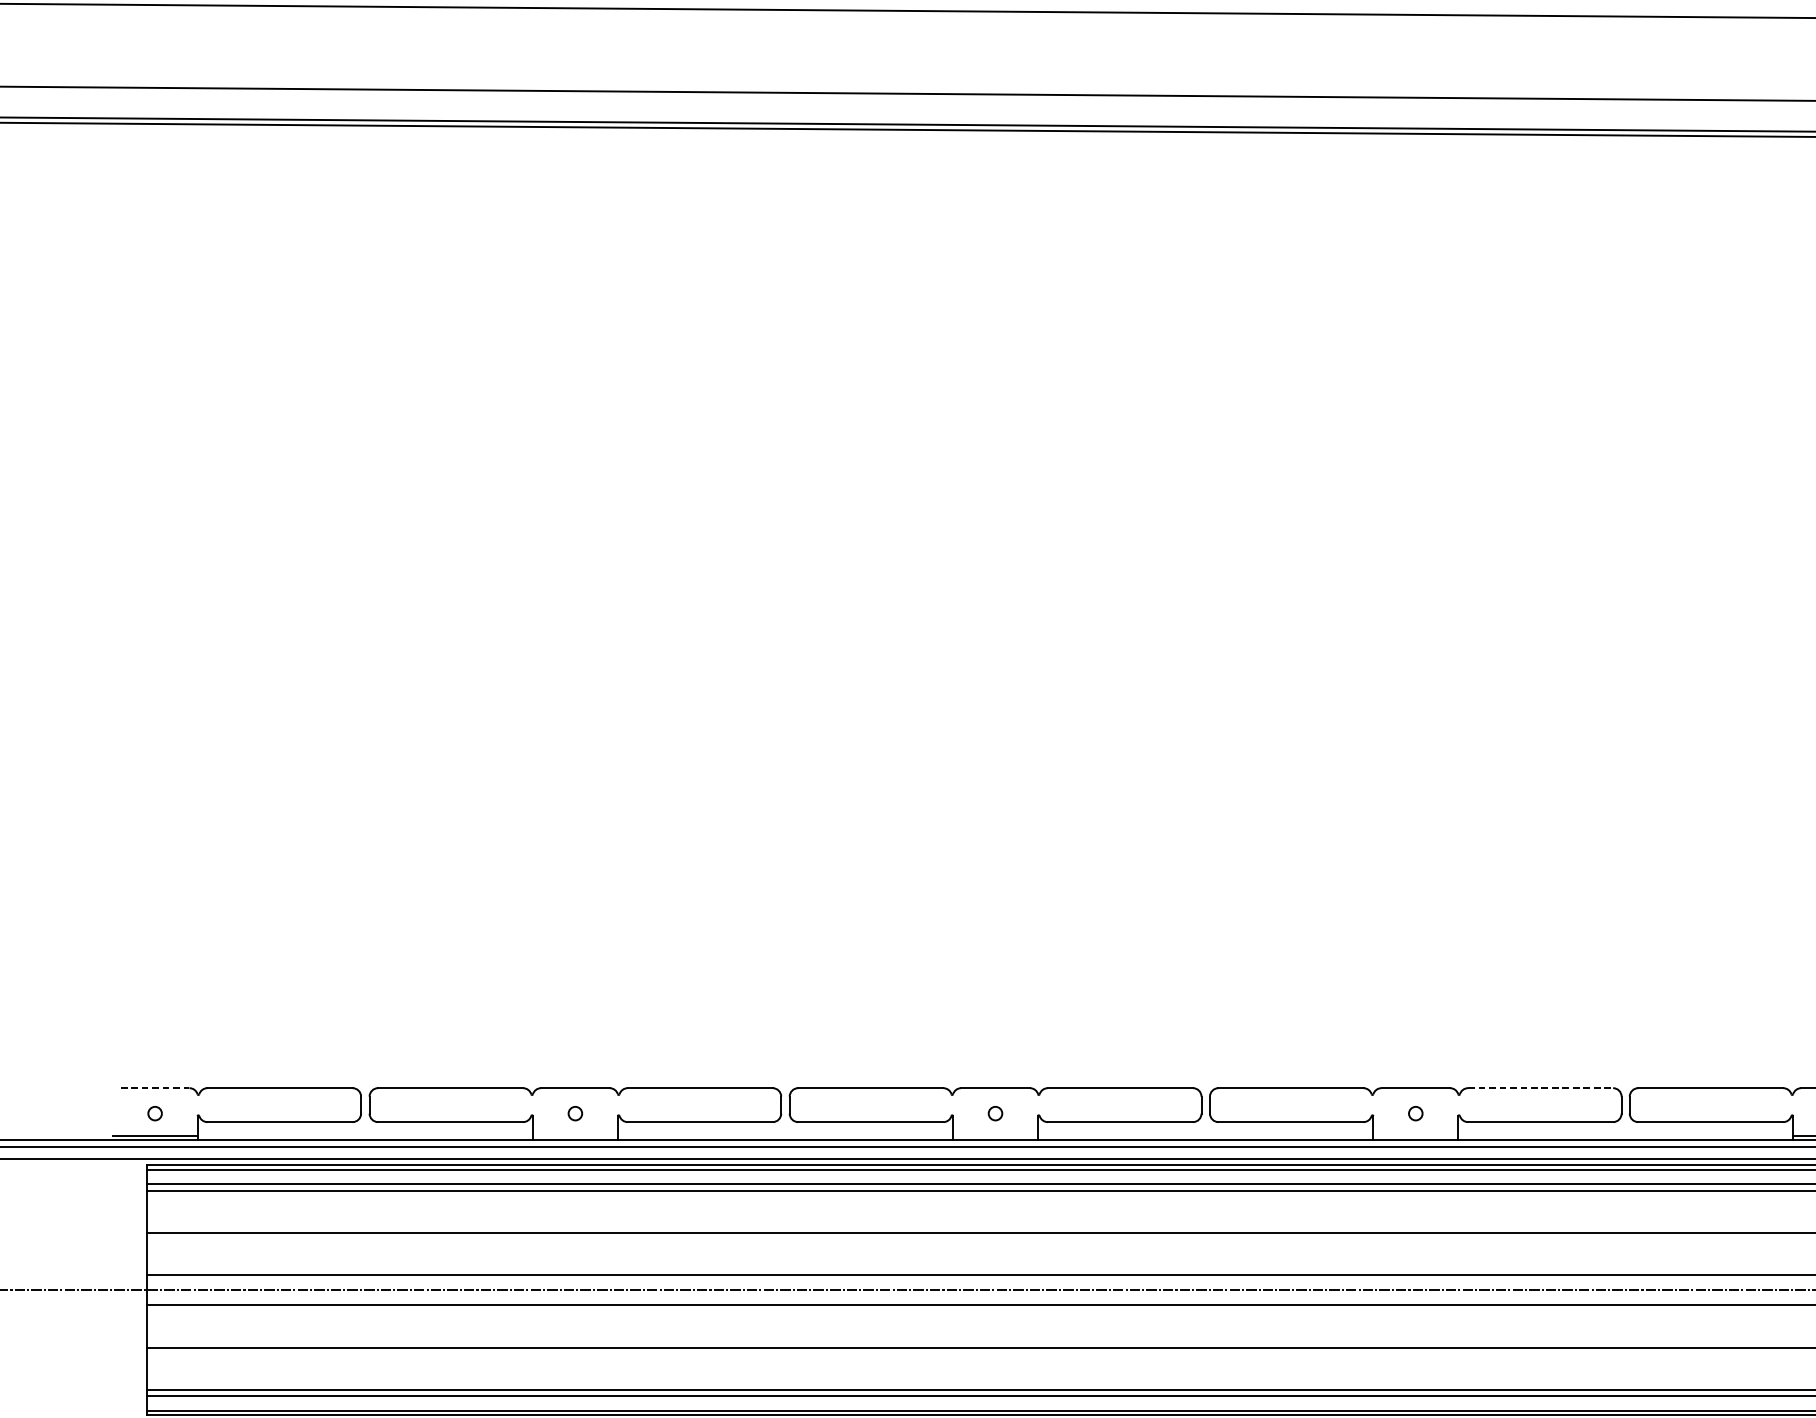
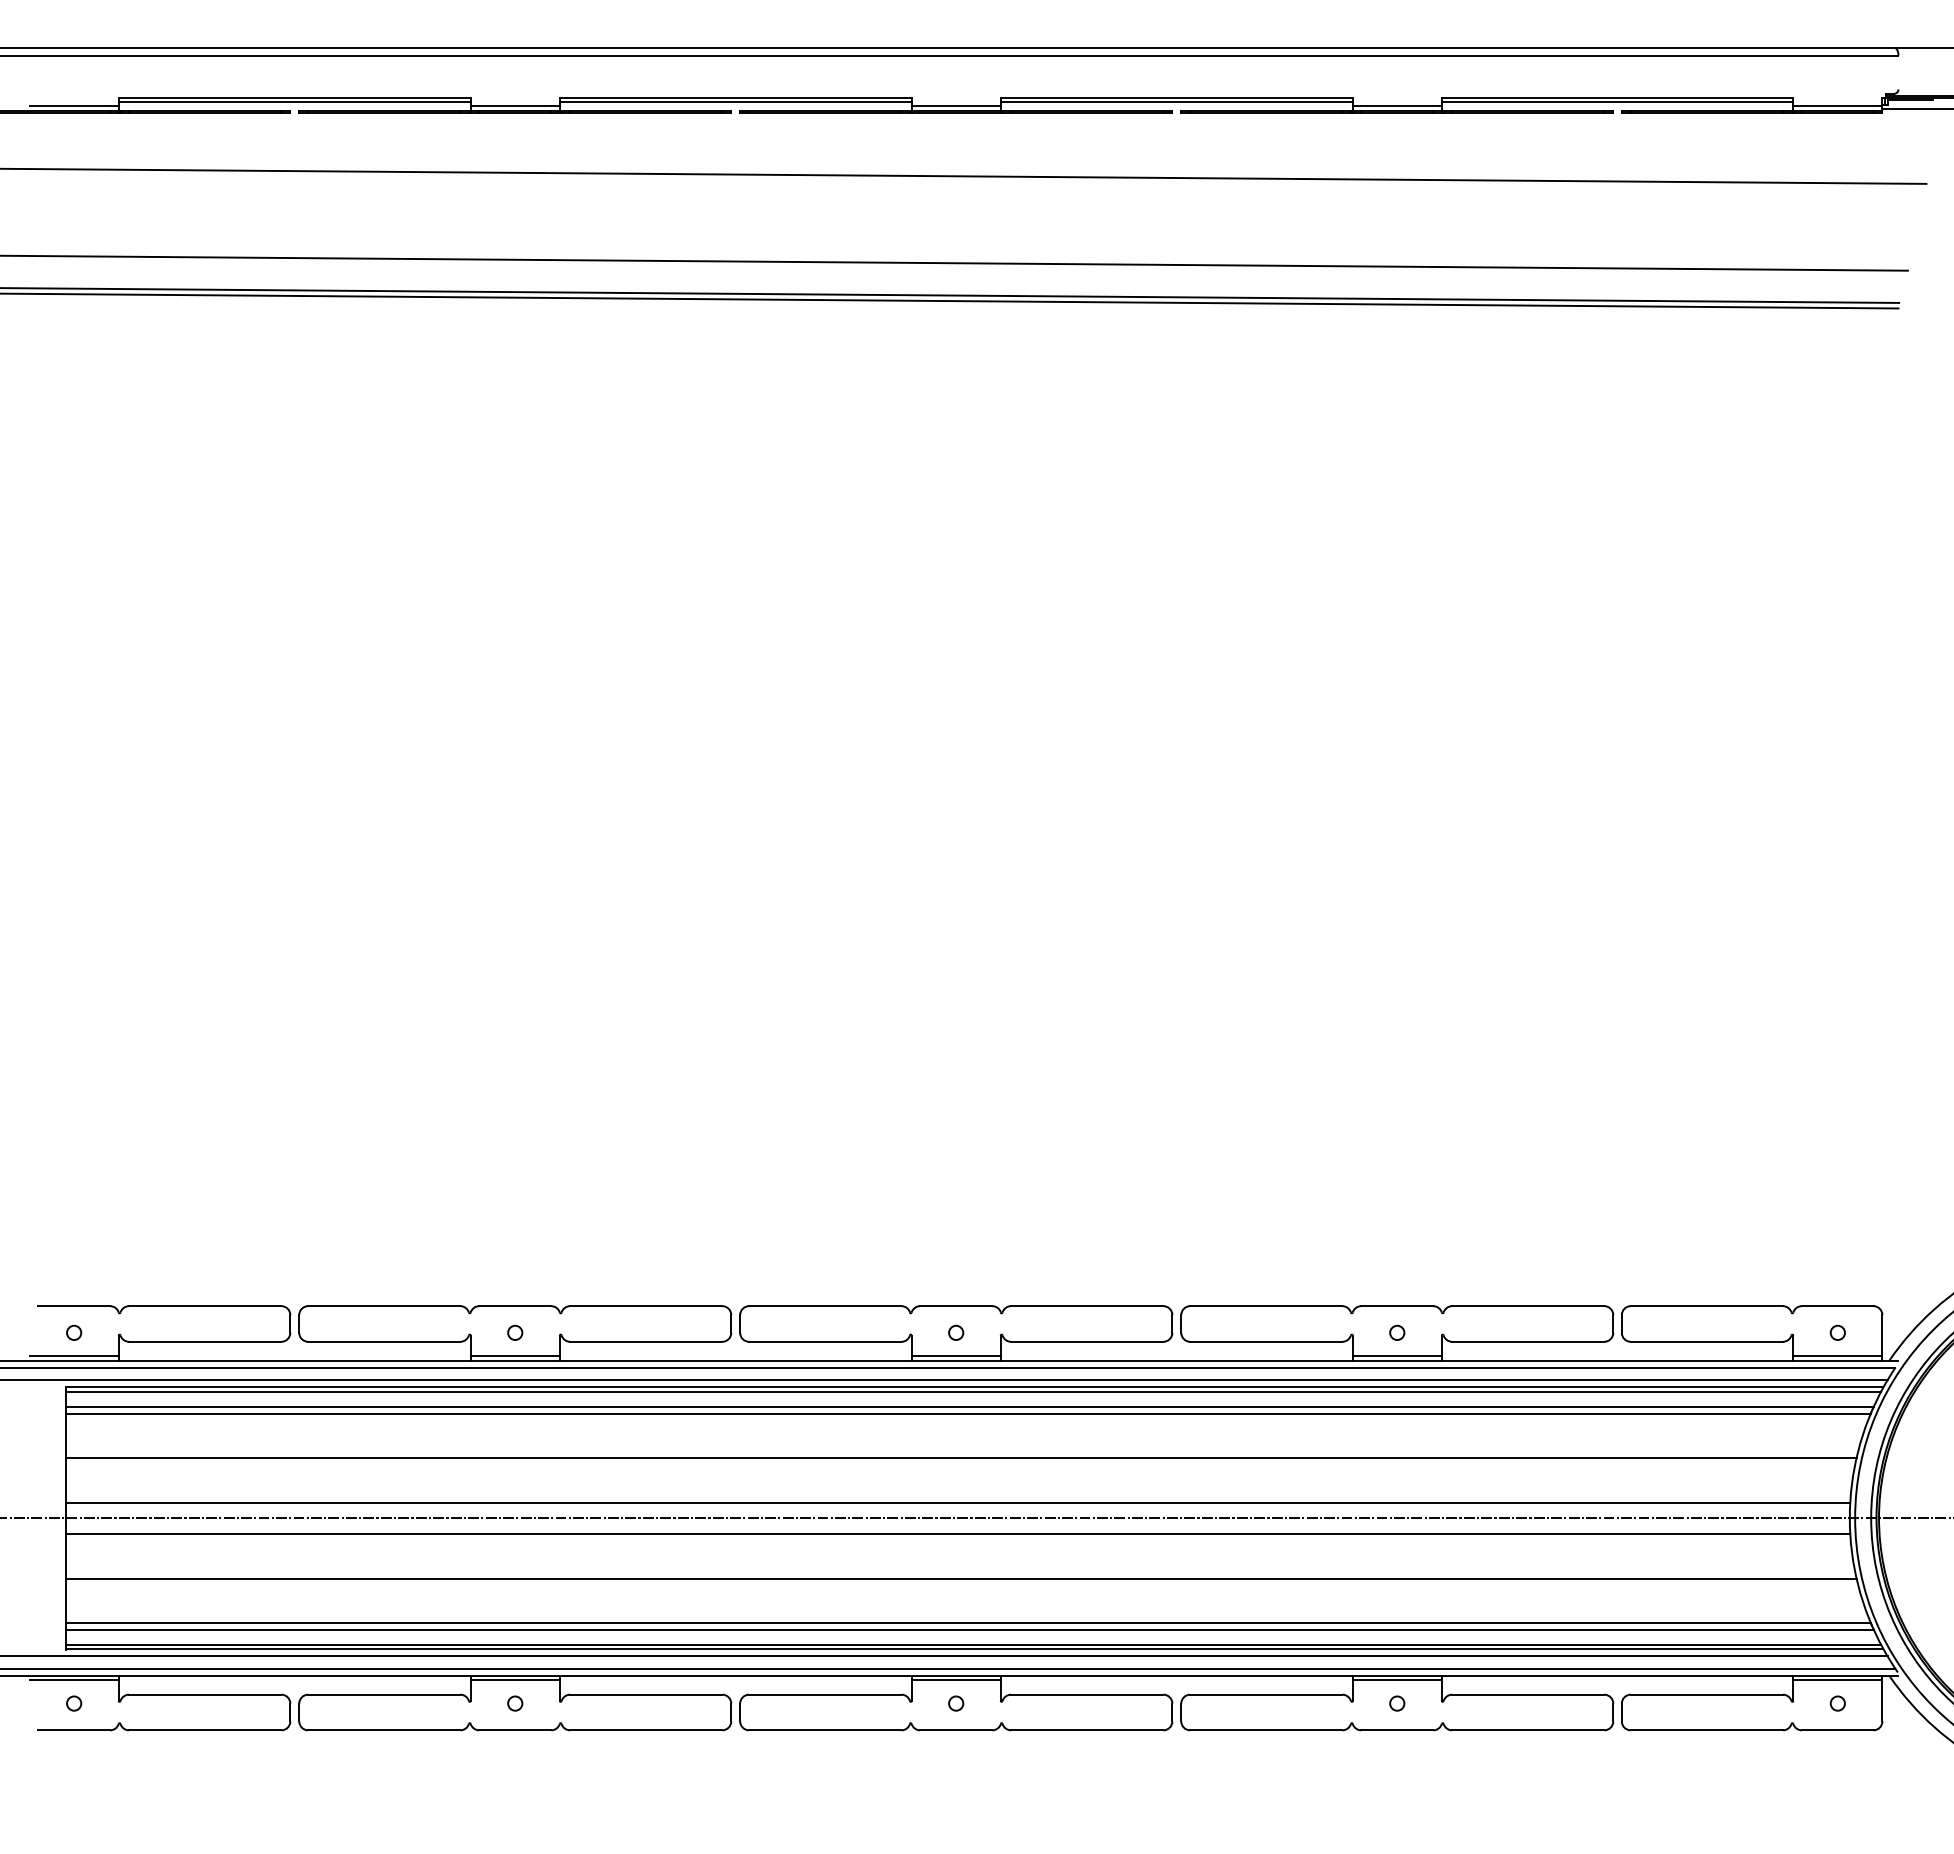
line: (155, 1088) -> (74, 1306), dashed -> solid
line: (1540, 1088) -> (1528, 1306), dashed -> solid
line: (574, 1136) -> (514, 1356), added
line: (994, 1136) -> (955, 1356), added
line: (1415, 1136) -> (1396, 1356), added

